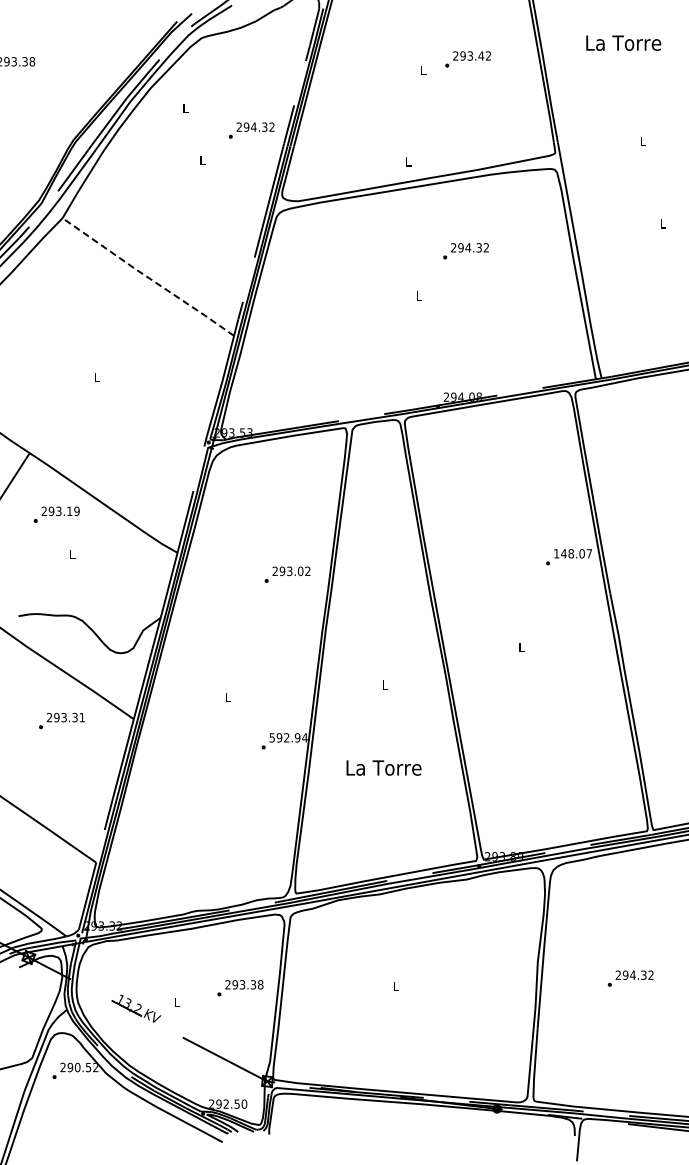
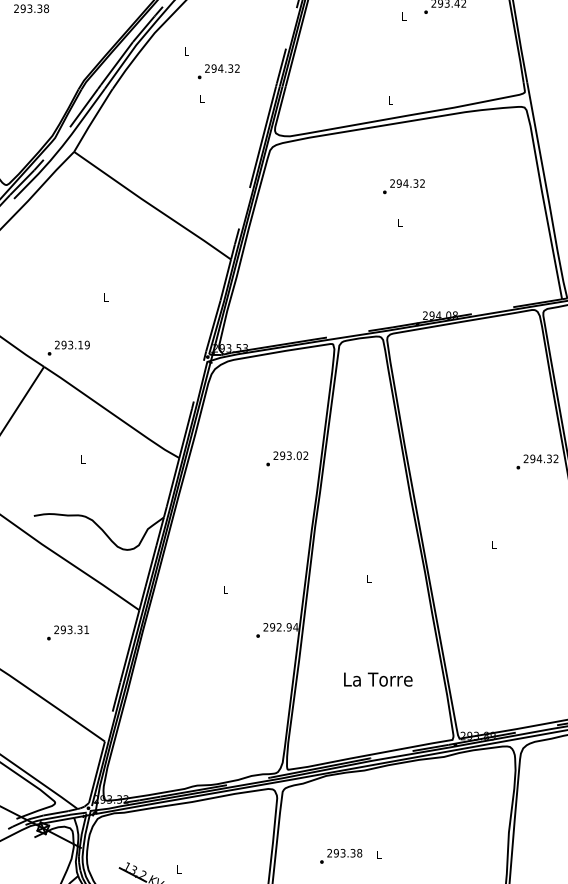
text: (251, 130) -> (218, 71), moved
text: (465, 251) -> (403, 186), moved
line: (147, 277) -> (151, 206), dashed -> solid
text: (56, 514) -> (68, 347), moved
text: (572, 553) -> (540, 458), 148.07 -> 294.32
text: (287, 574) -> (287, 458), moved
text: (61, 720) -> (67, 632), moved
text: (271, 737) -> (265, 626), 592.94 -> 292.94
text: (383, 767) -> (377, 679), moved
text: (240, 988) -> (341, 856), moved

